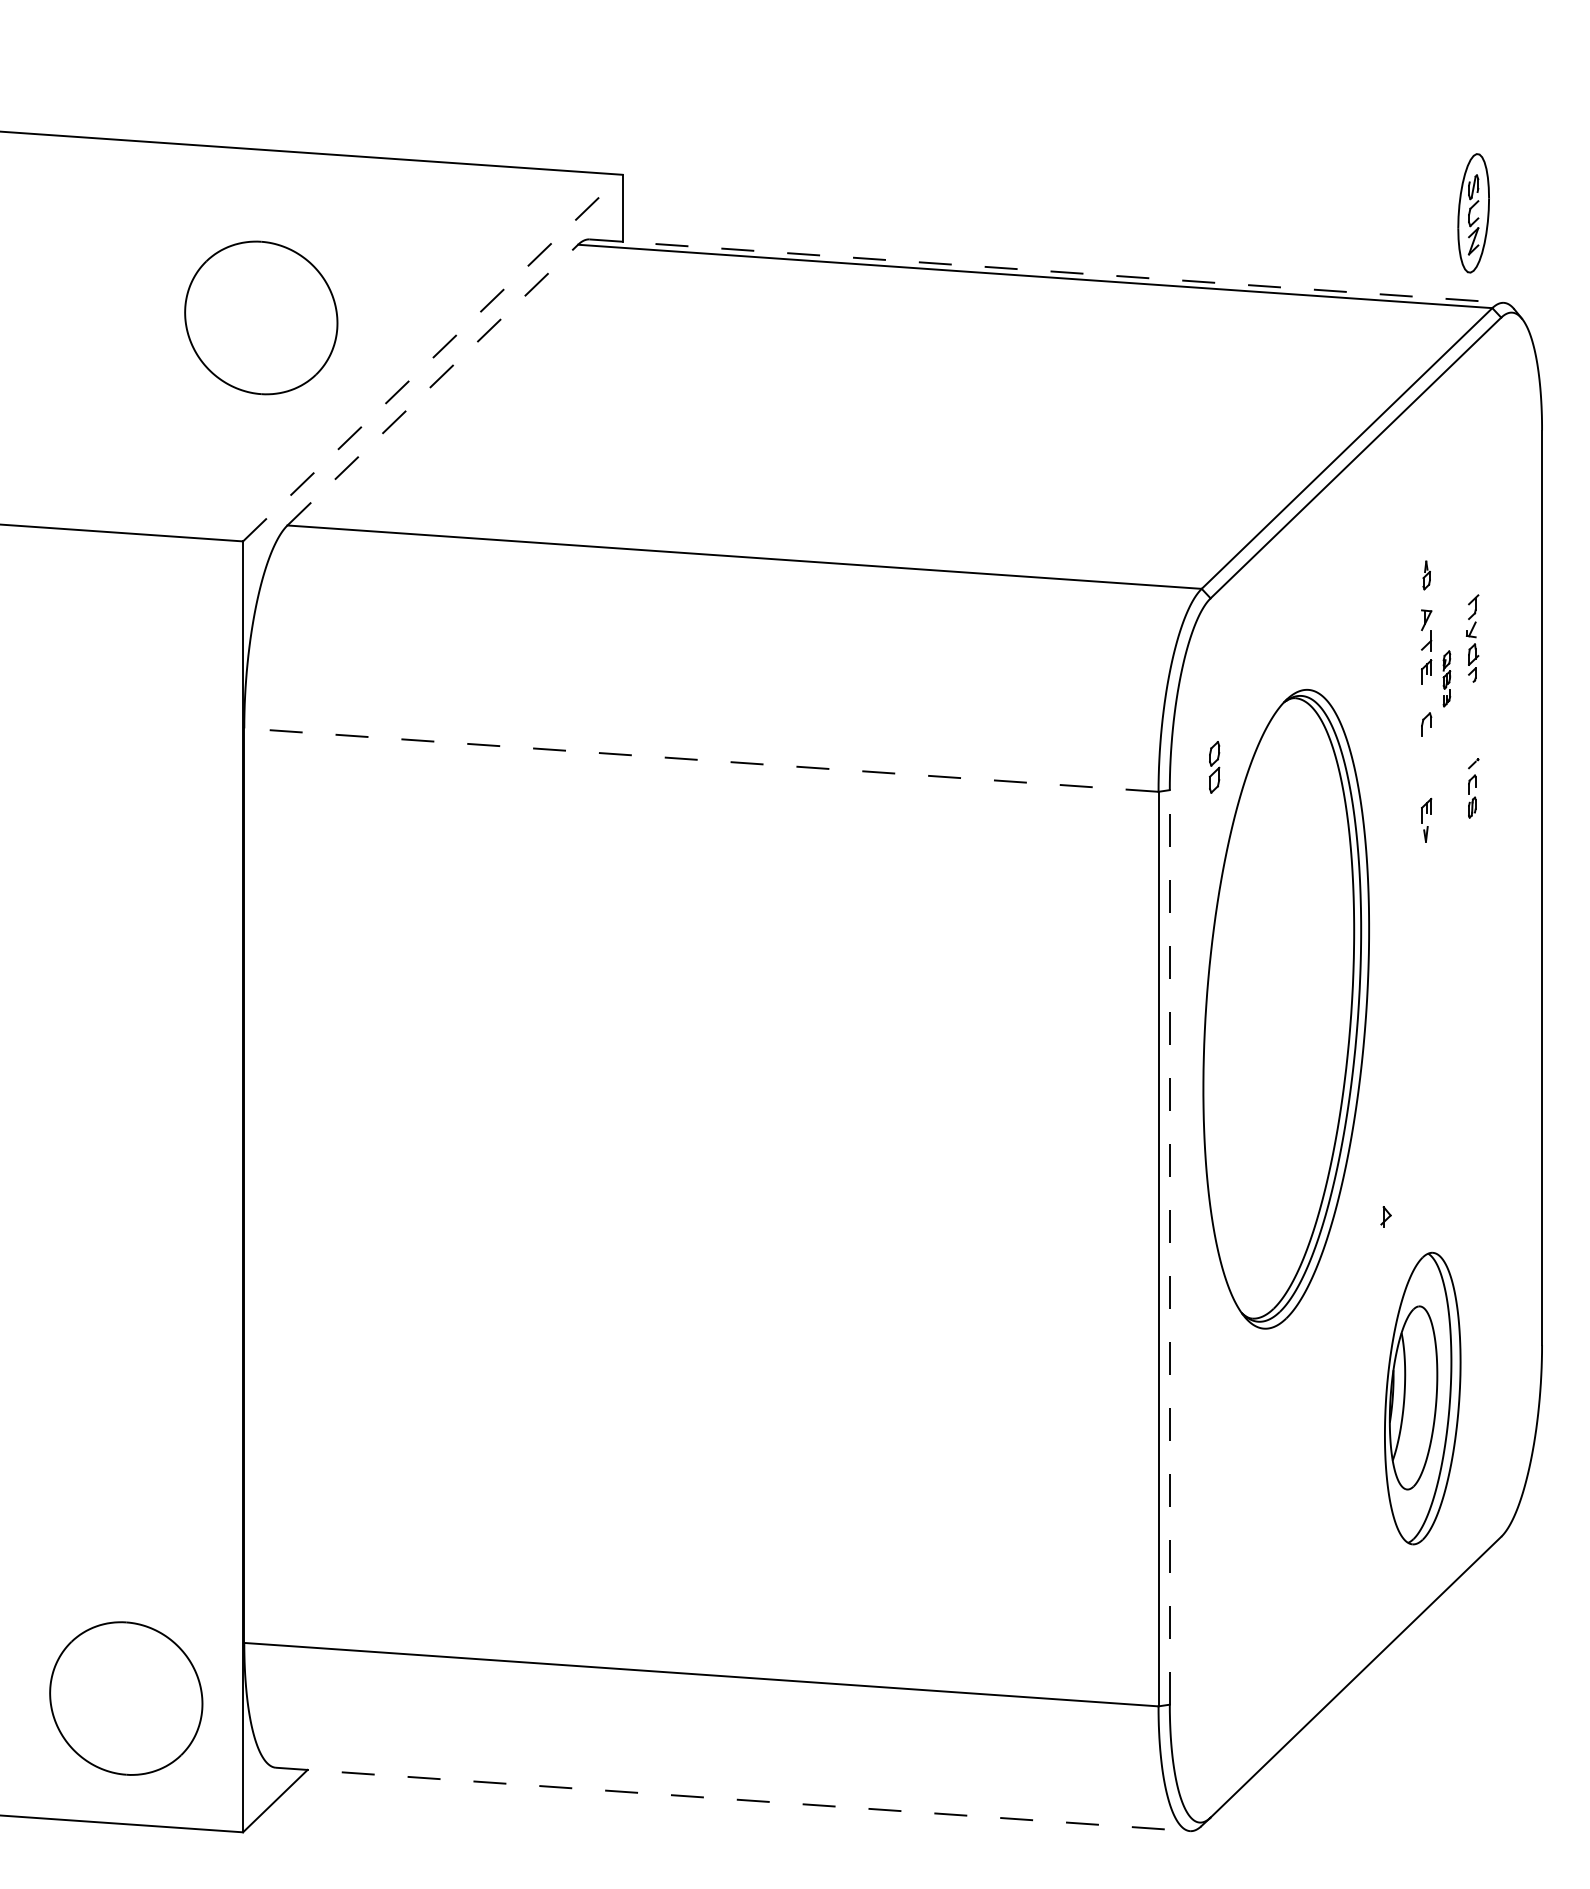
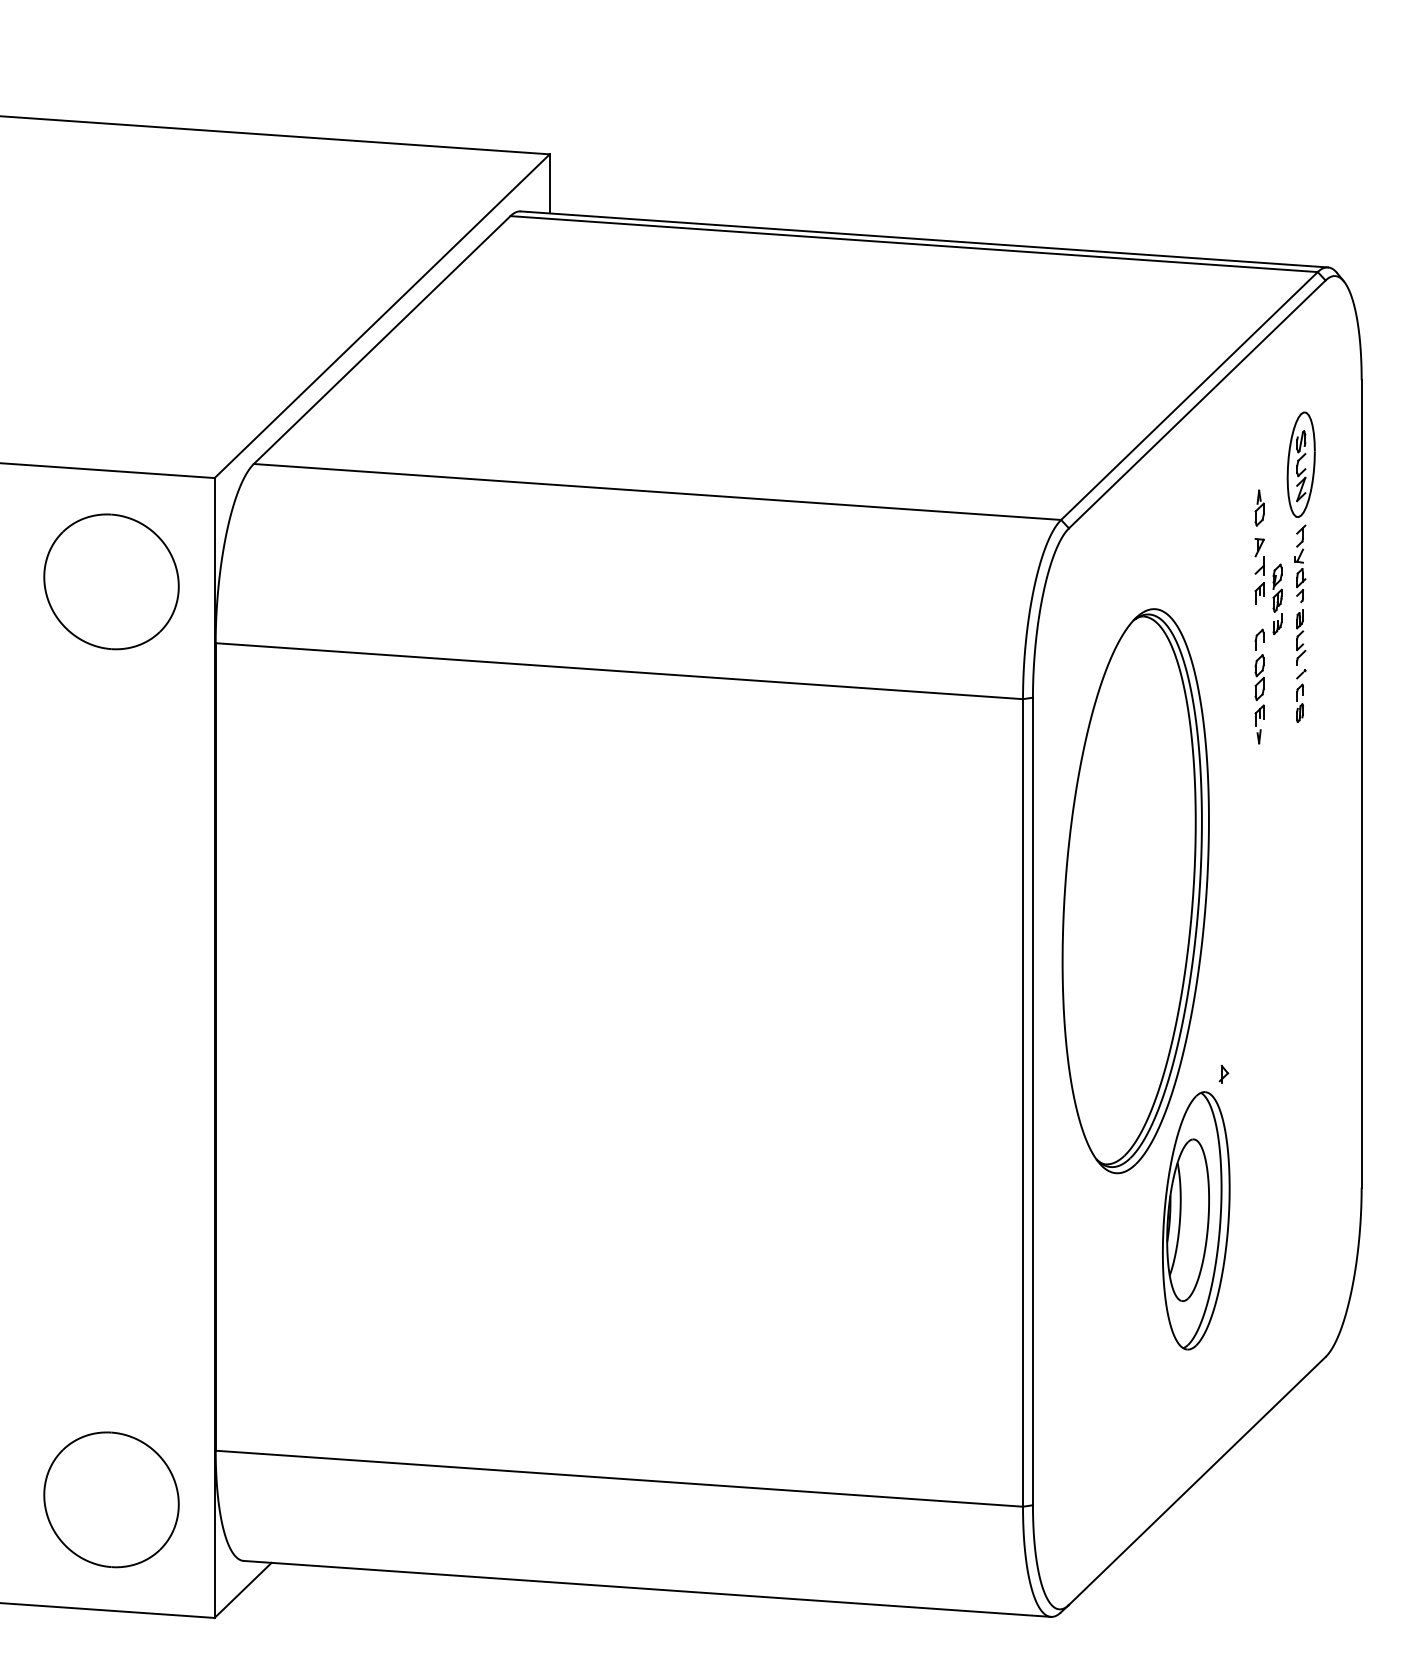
part: (1473, 213) -> (1301, 464), moved
line: (1047, 271) -> (924, 239), dashed -> solid
part: (261, 317) -> (111, 581), moved
line: (432, 358) -> (381, 316), dashed -> solid
line: (433, 384) -> (382, 339), dashed -> solid
part: (1426, 575) -> (1259, 508), size x1.43
part: (1446, 678) -> (1277, 599), size x1.43
part: (1473, 721) -> (1301, 637), added
line: (700, 760) -> (618, 671), dashed -> solid
part: (1214, 767) -> (1259, 677), moved
line: (1169, 1246) -> (1032, 1100), dashed -> solid
part: (1422, 1398) -> (1196, 1220), moved
line: (733, 1799) -> (647, 1588), dashed -> solid

